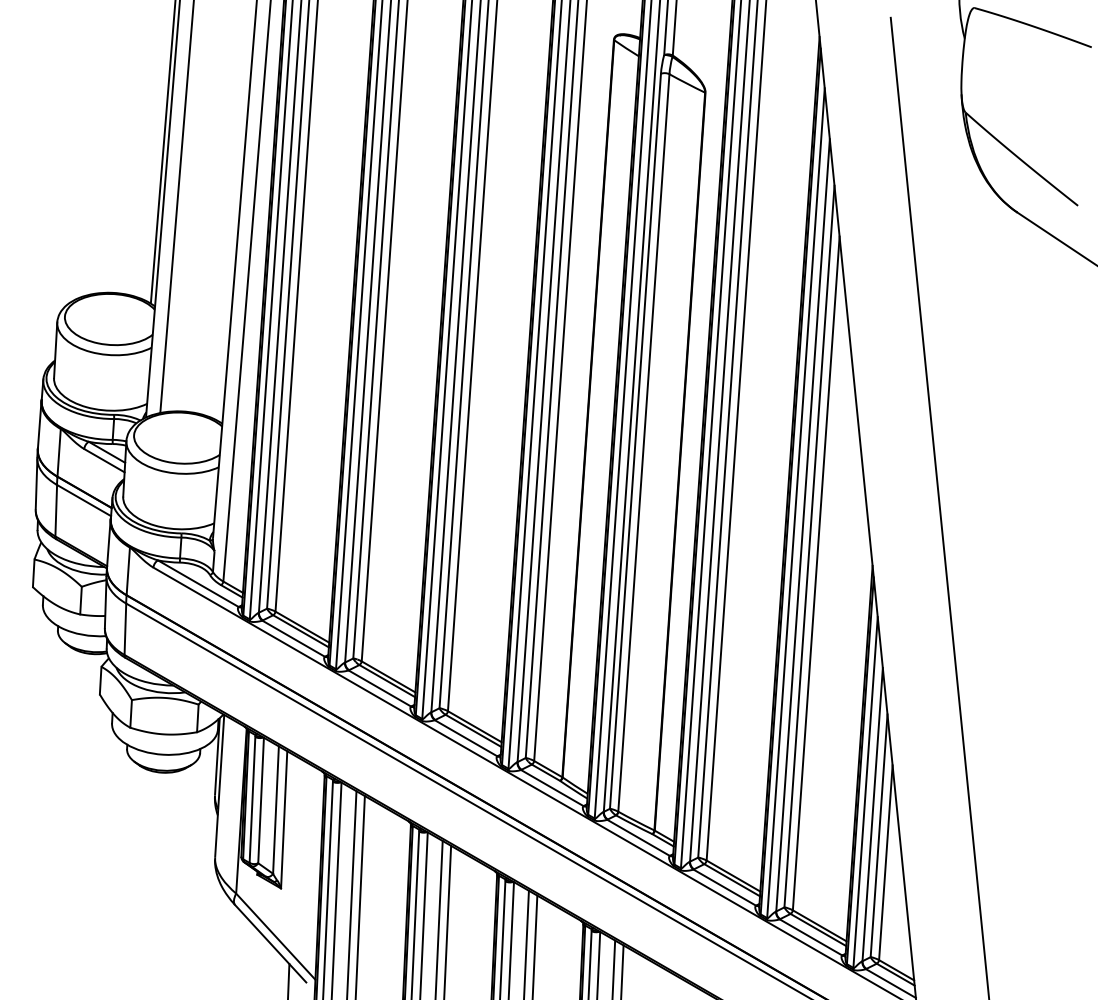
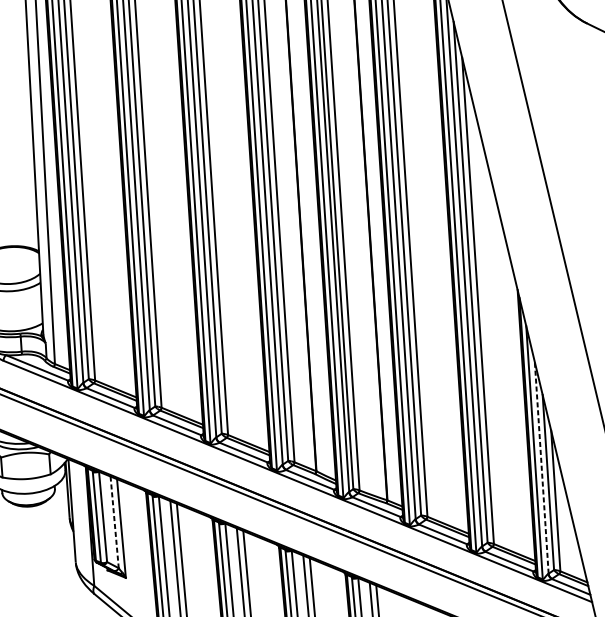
line: (275, 810) -> (114, 522), solid -> dashed
line: (872, 814) -> (541, 467), solid -> dashed

